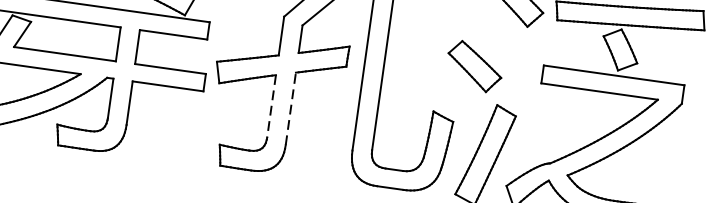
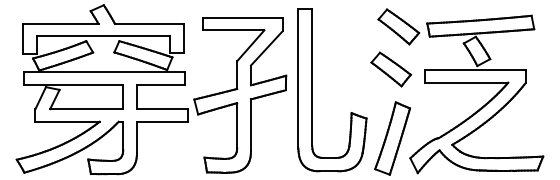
part: (475, 66) -> (391, 69), moved
line: (272, 106) -> (237, 125), dashed -> solid
line: (290, 108) -> (250, 125), dashed -> solid

